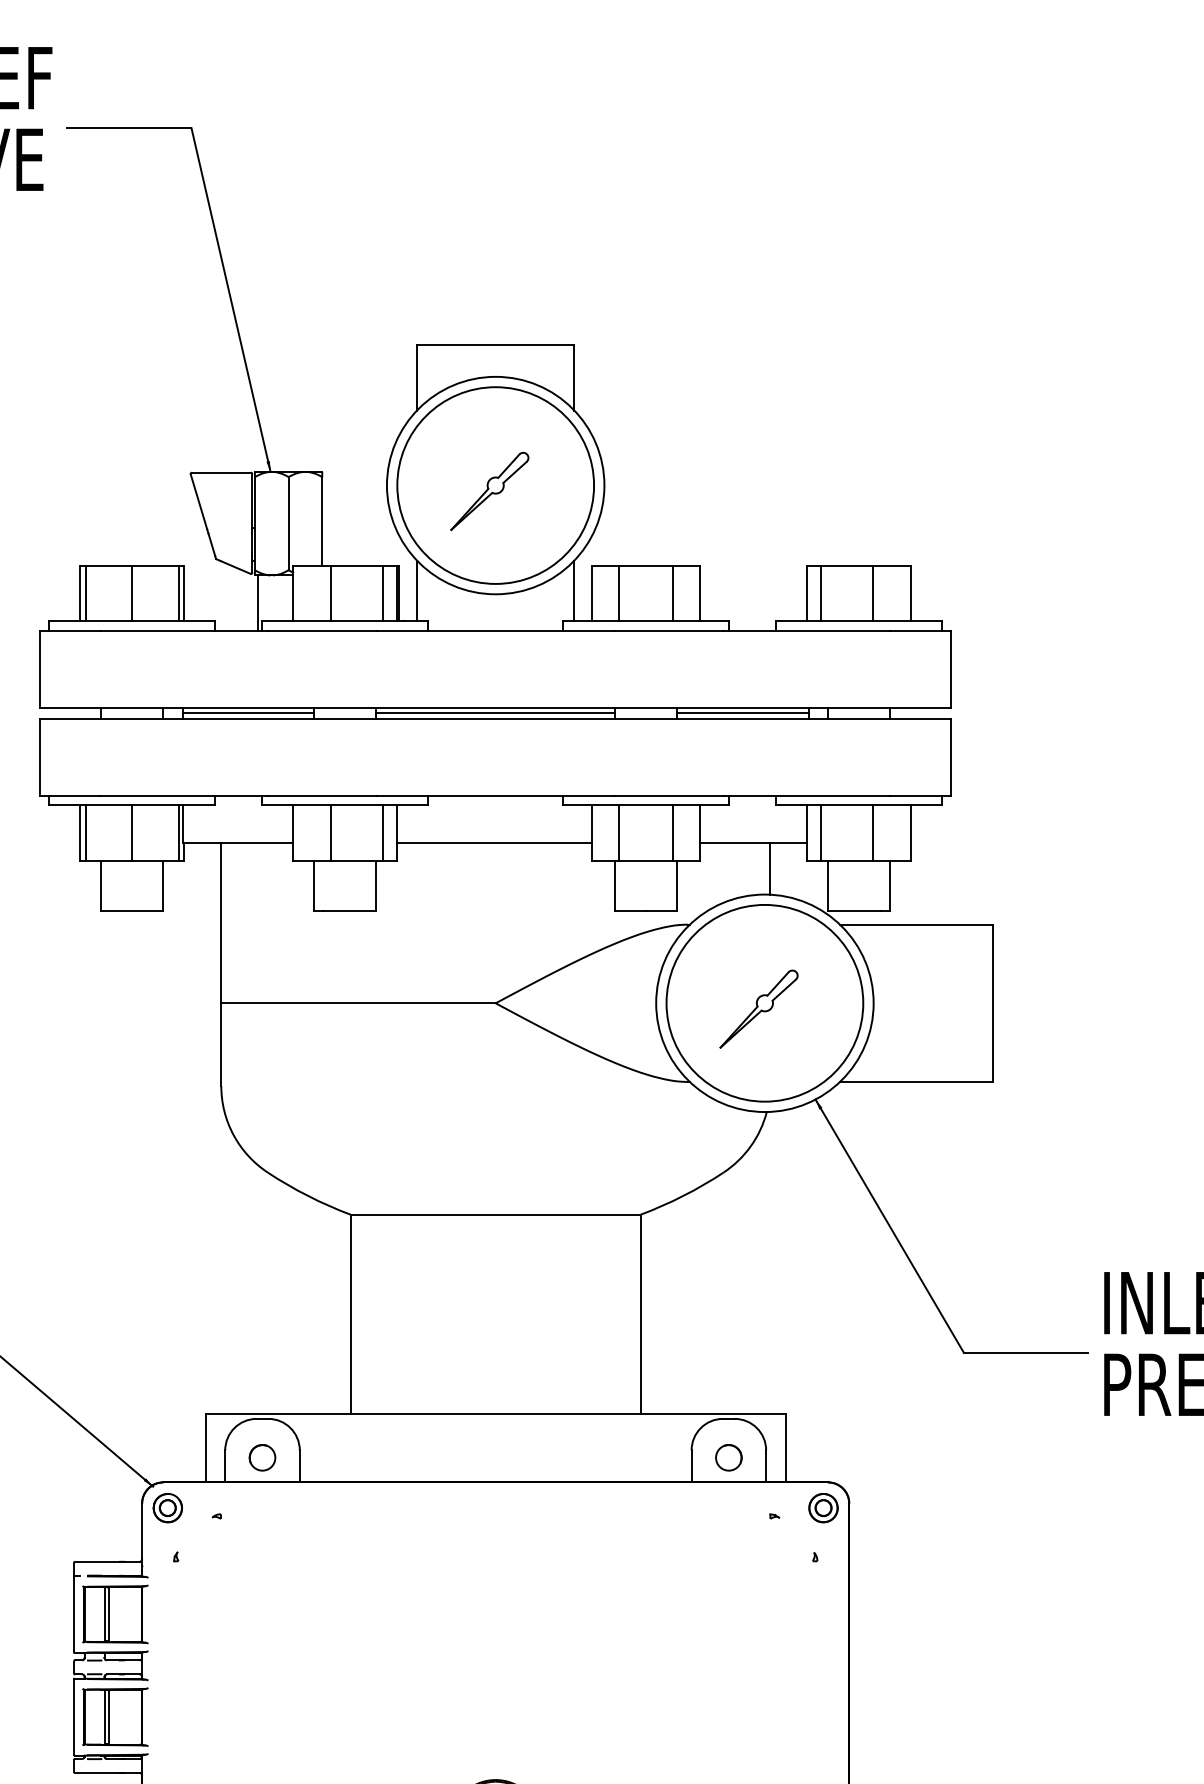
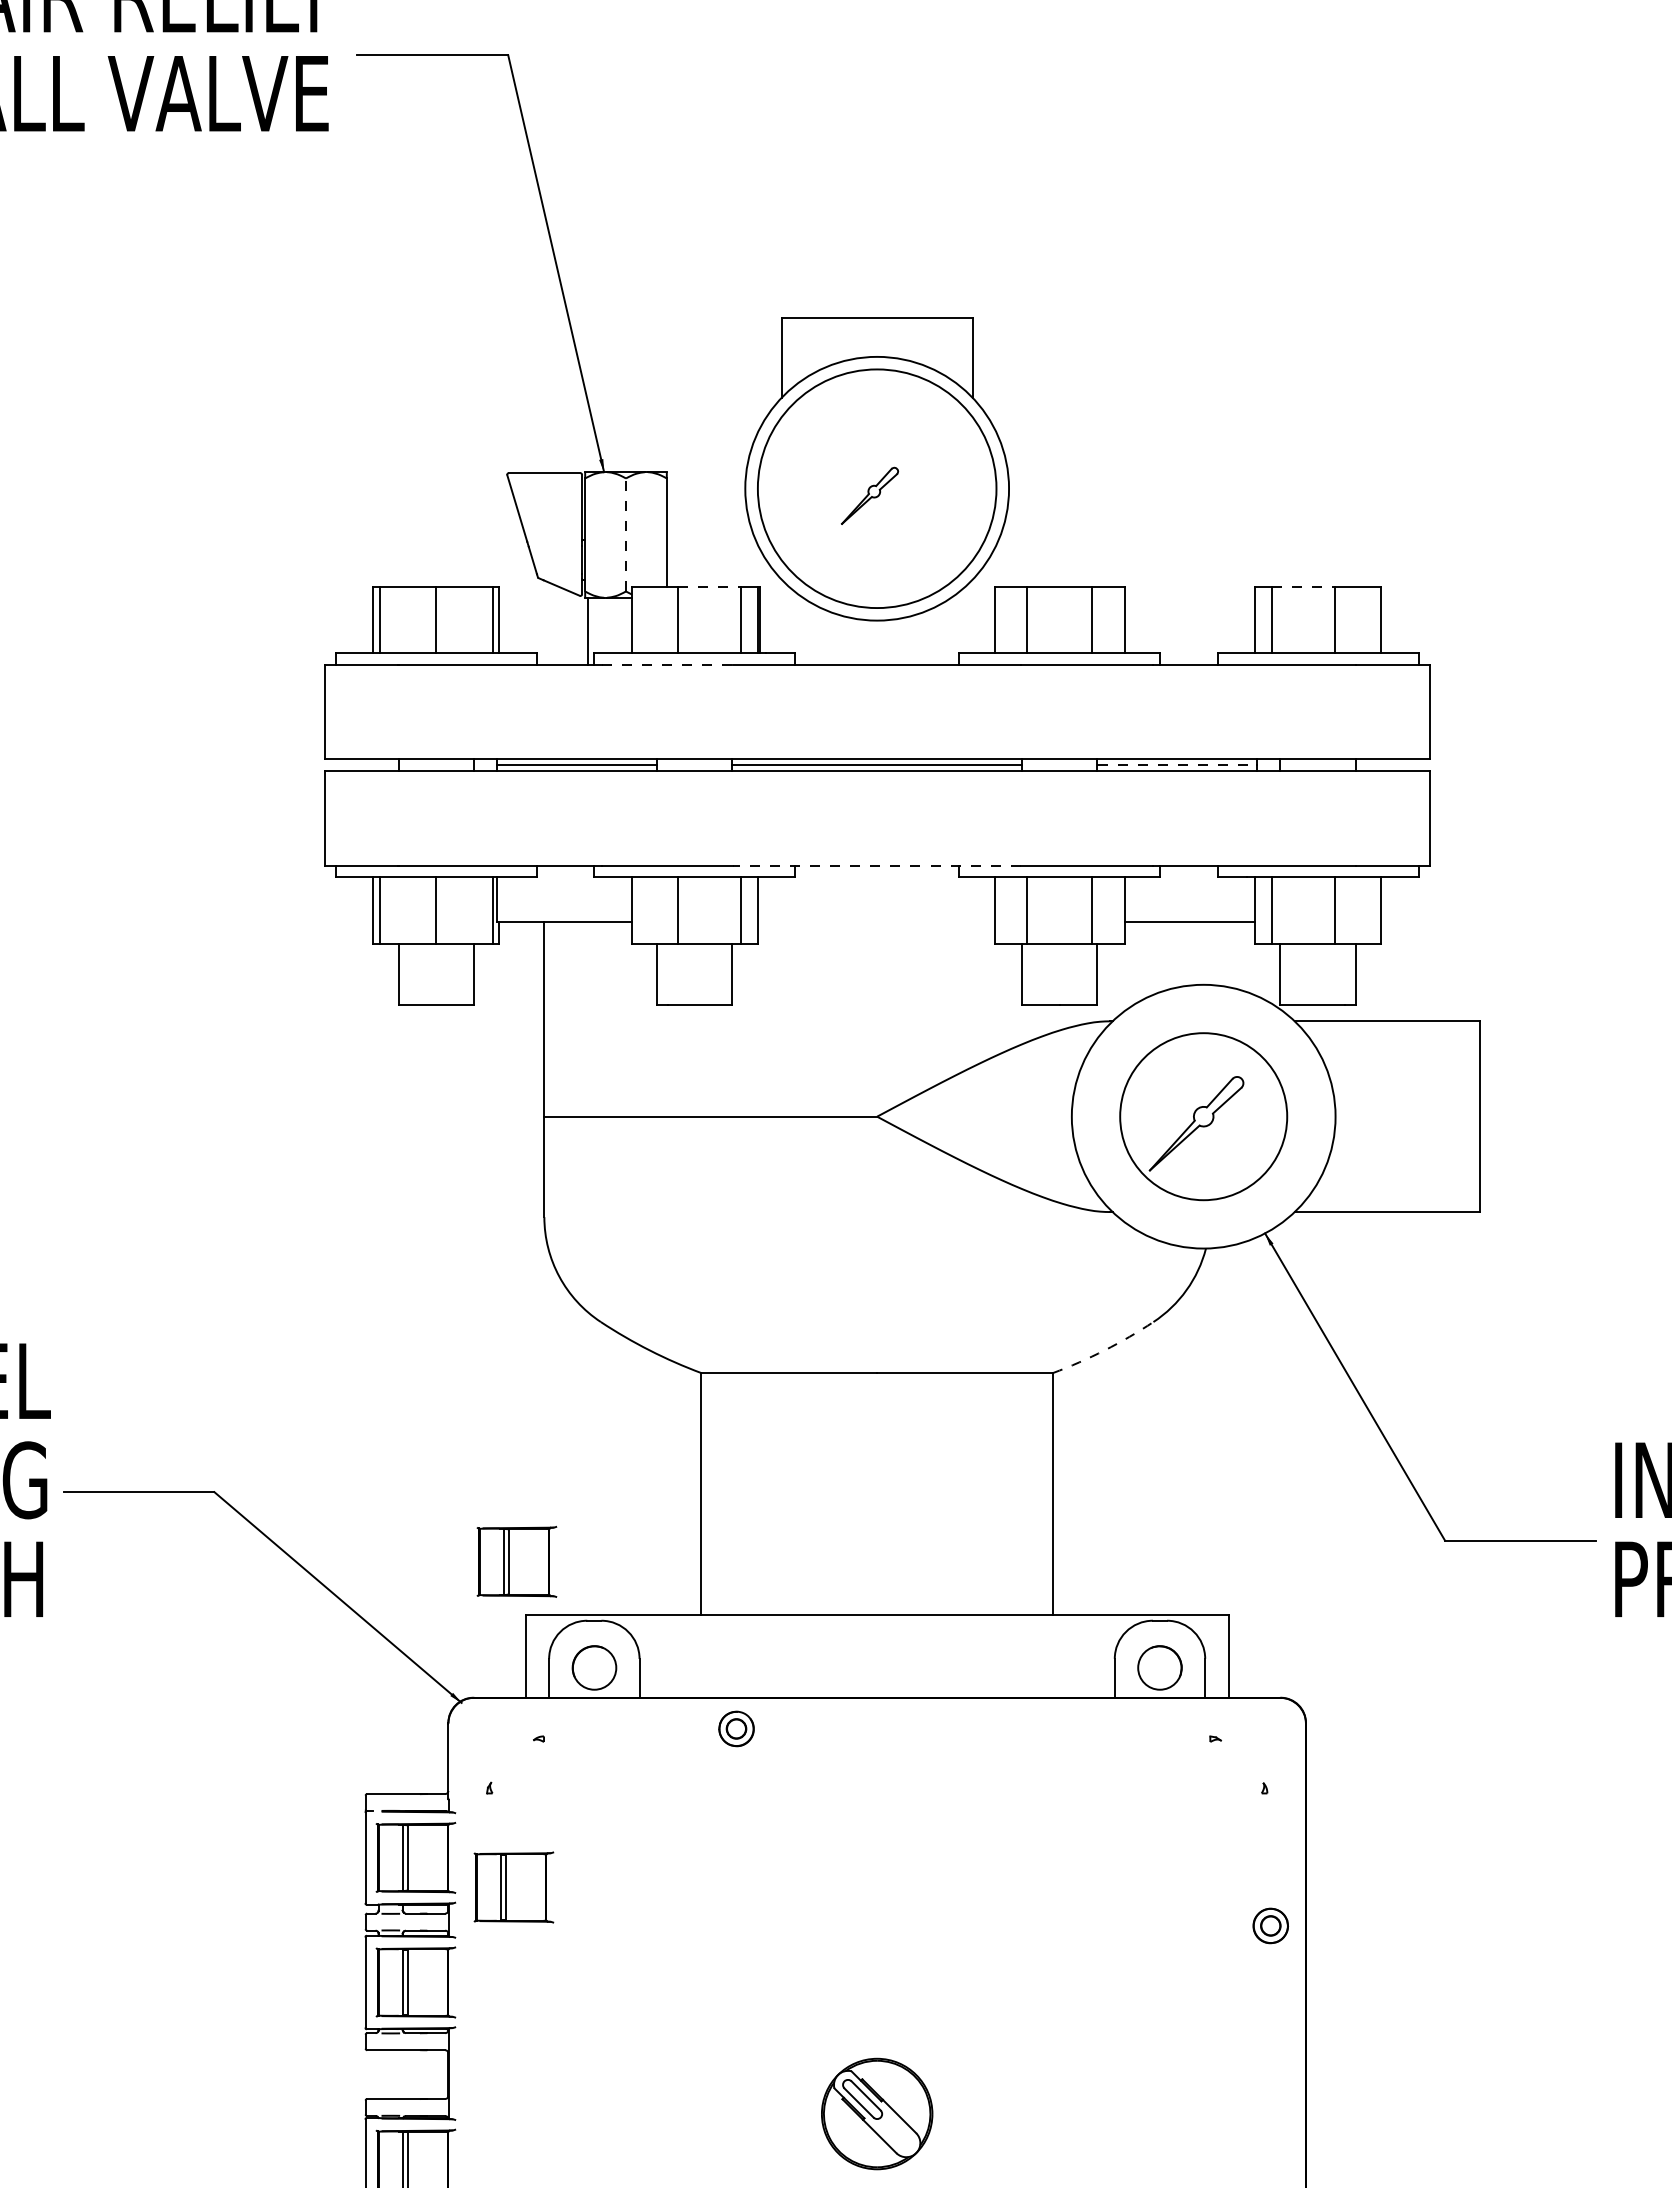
part: (489, 491) -> (869, 495), size x0.6
line: (289, 523) -> (626, 534), solid -> dashed
line: (357, 566) -> (709, 586), solid -> dashed
line: (847, 566) -> (1303, 586), solid -> dashed
line: (416, 590) -> (781, 616), removed
line: (574, 590) -> (972, 616), removed
line: (322, 630) -> (667, 664), solid -> dashed
line: (743, 713) -> (1177, 765), solid -> dashed
line: (495, 796) -> (877, 865), solid -> dashed
line: (494, 842) -> (875, 921), removed
line: (769, 867) -> (1209, 952), removed
circle: (764, 1003) -> (1203, 1116), size x0.7
arc: (683, 1196) -> (1104, 1350), solid -> dashed
part: (198, 1370) -> (516, 1561), added
circle: (261, 1457) -> (593, 1667), size x1.4
circle: (728, 1457) -> (1159, 1667), size x1.4
part: (167, 1507) -> (736, 1728), moved
part: (823, 1507) -> (1270, 1925), moved
part: (195, 1638) -> (513, 1887), added

